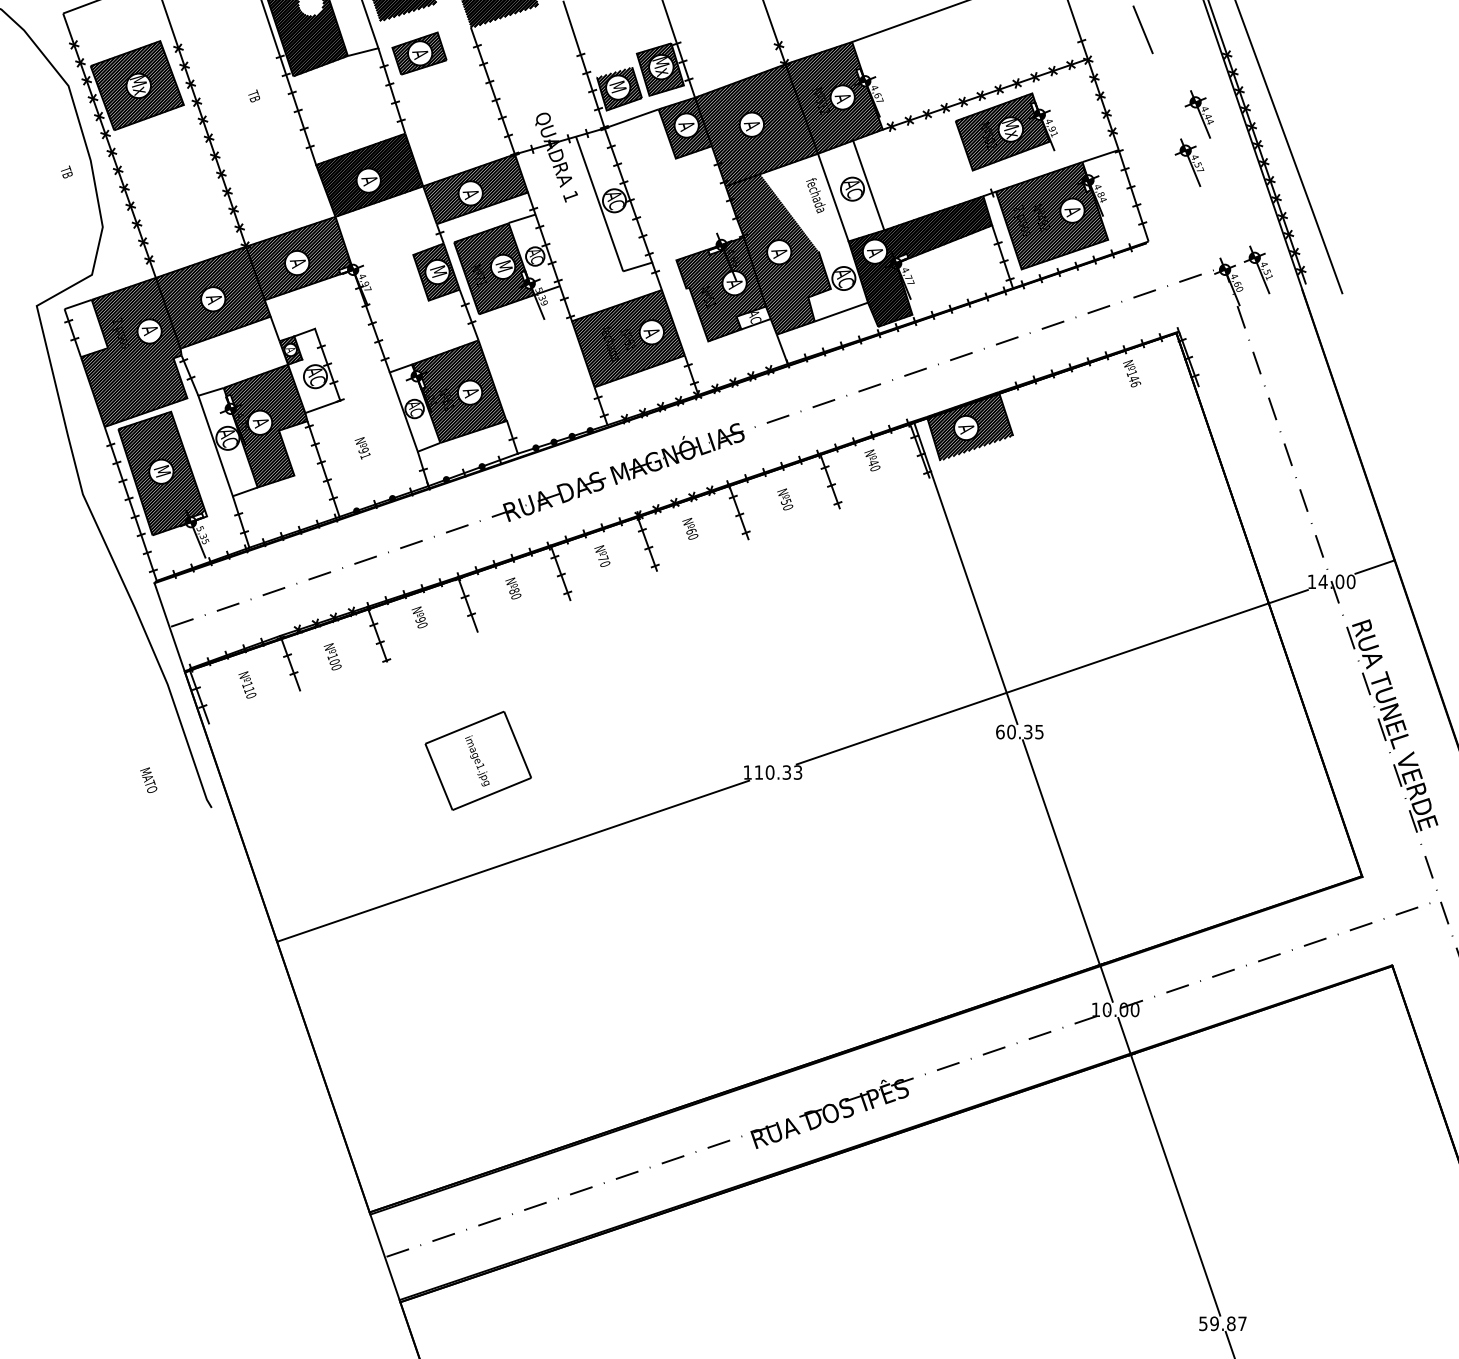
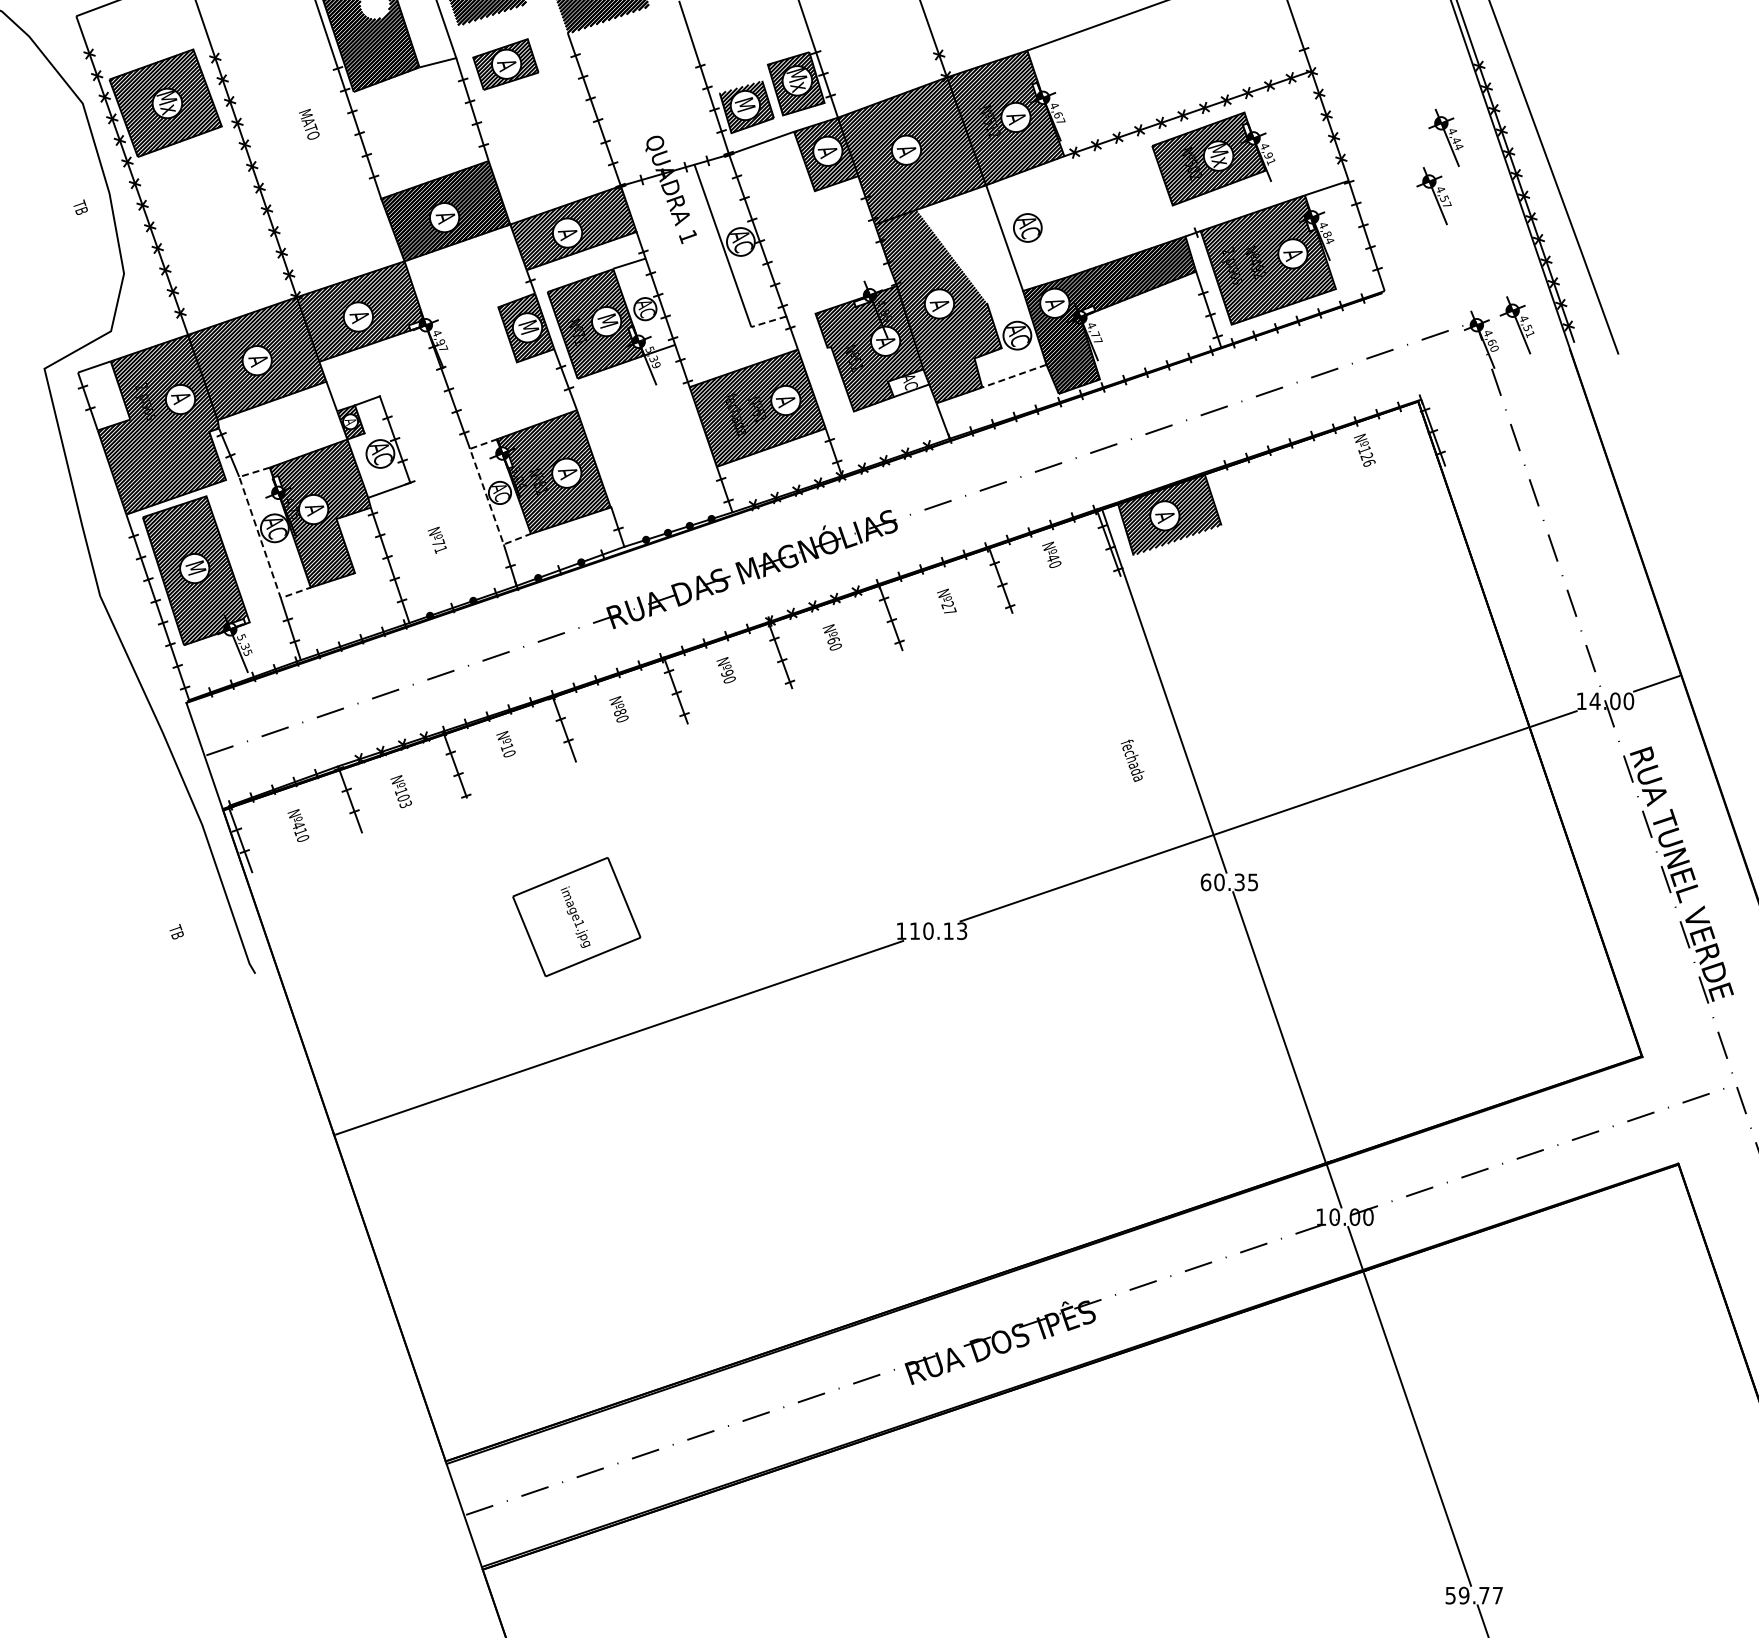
line: (1142, 29) -> (1377, 35), removed
text: (256, 102) -> (309, 123), TB -> MATO
line: (868, 185) -> (1047, 223), removed
text: (815, 195) -> (1132, 760), moved
line: (637, 266) -> (768, 321), solid -> dashed
line: (840, 312) -> (1013, 376), solid -> dashed
text: (1133, 378) -> (1366, 456), Nº146 -> Nº126
line: (403, 411) -> (486, 496), solid -> dashed
line: (215, 446) -> (260, 538), solid -> dashed
text: (363, 450) -> (438, 542), Nº91 -> Nº71
text: (786, 504) -> (948, 608), Nº50 -> Nº27
text: (603, 557) -> (727, 672), Nº70 -> Nº90
text: (420, 620) -> (506, 747), Nº90 -> Nº10
text: (336, 667) -> (405, 804), Nº100 -> Nº103
text: (247, 684) -> (298, 825), Nº110 -> Nº410
text: (786, 772) -> (948, 931), 110.33 -> 110.13
text: (148, 779) -> (179, 939), MATO -> TB
text: (1231, 1323) -> (1484, 1595), 59.87 -> 59.77

